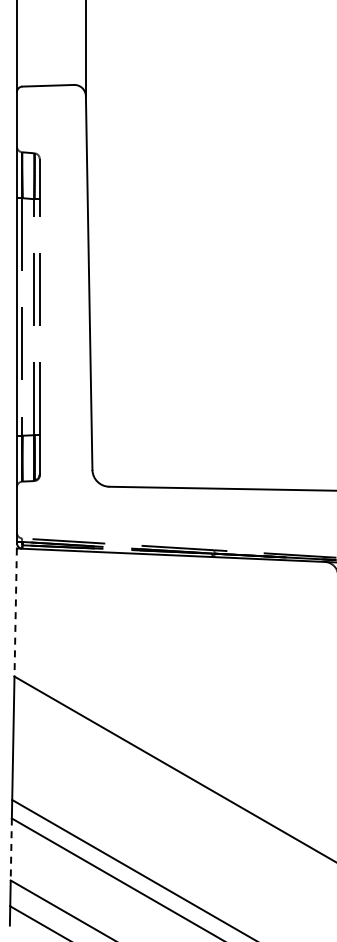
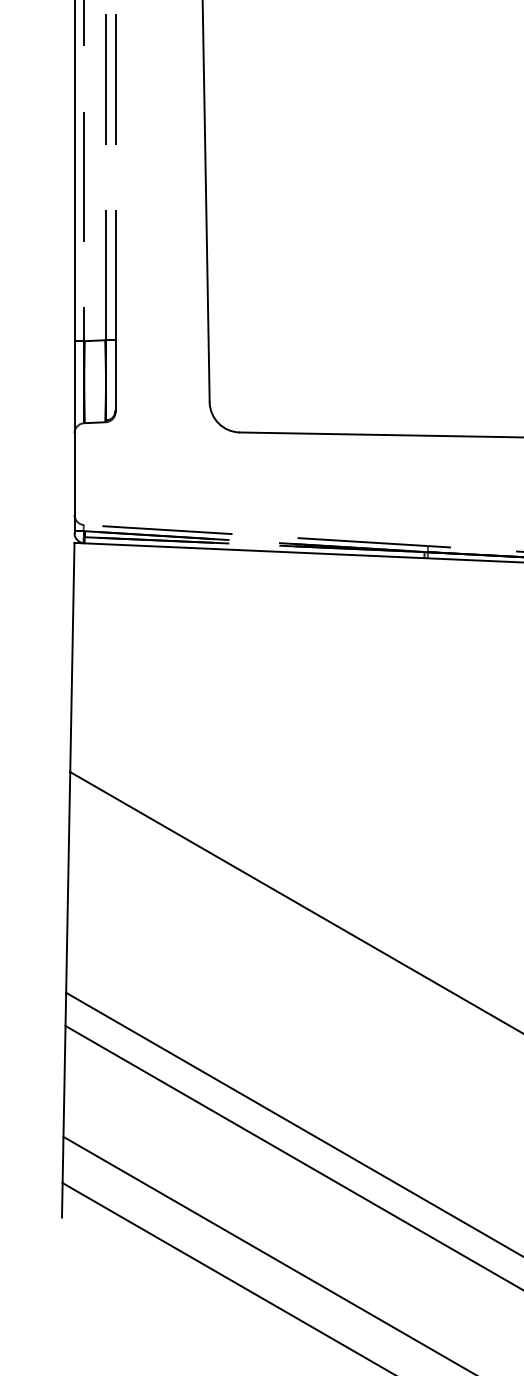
line: (15, 613) -> (72, 659), dashed -> solid
line: (11, 849) -> (64, 1081), dashed -> solid

